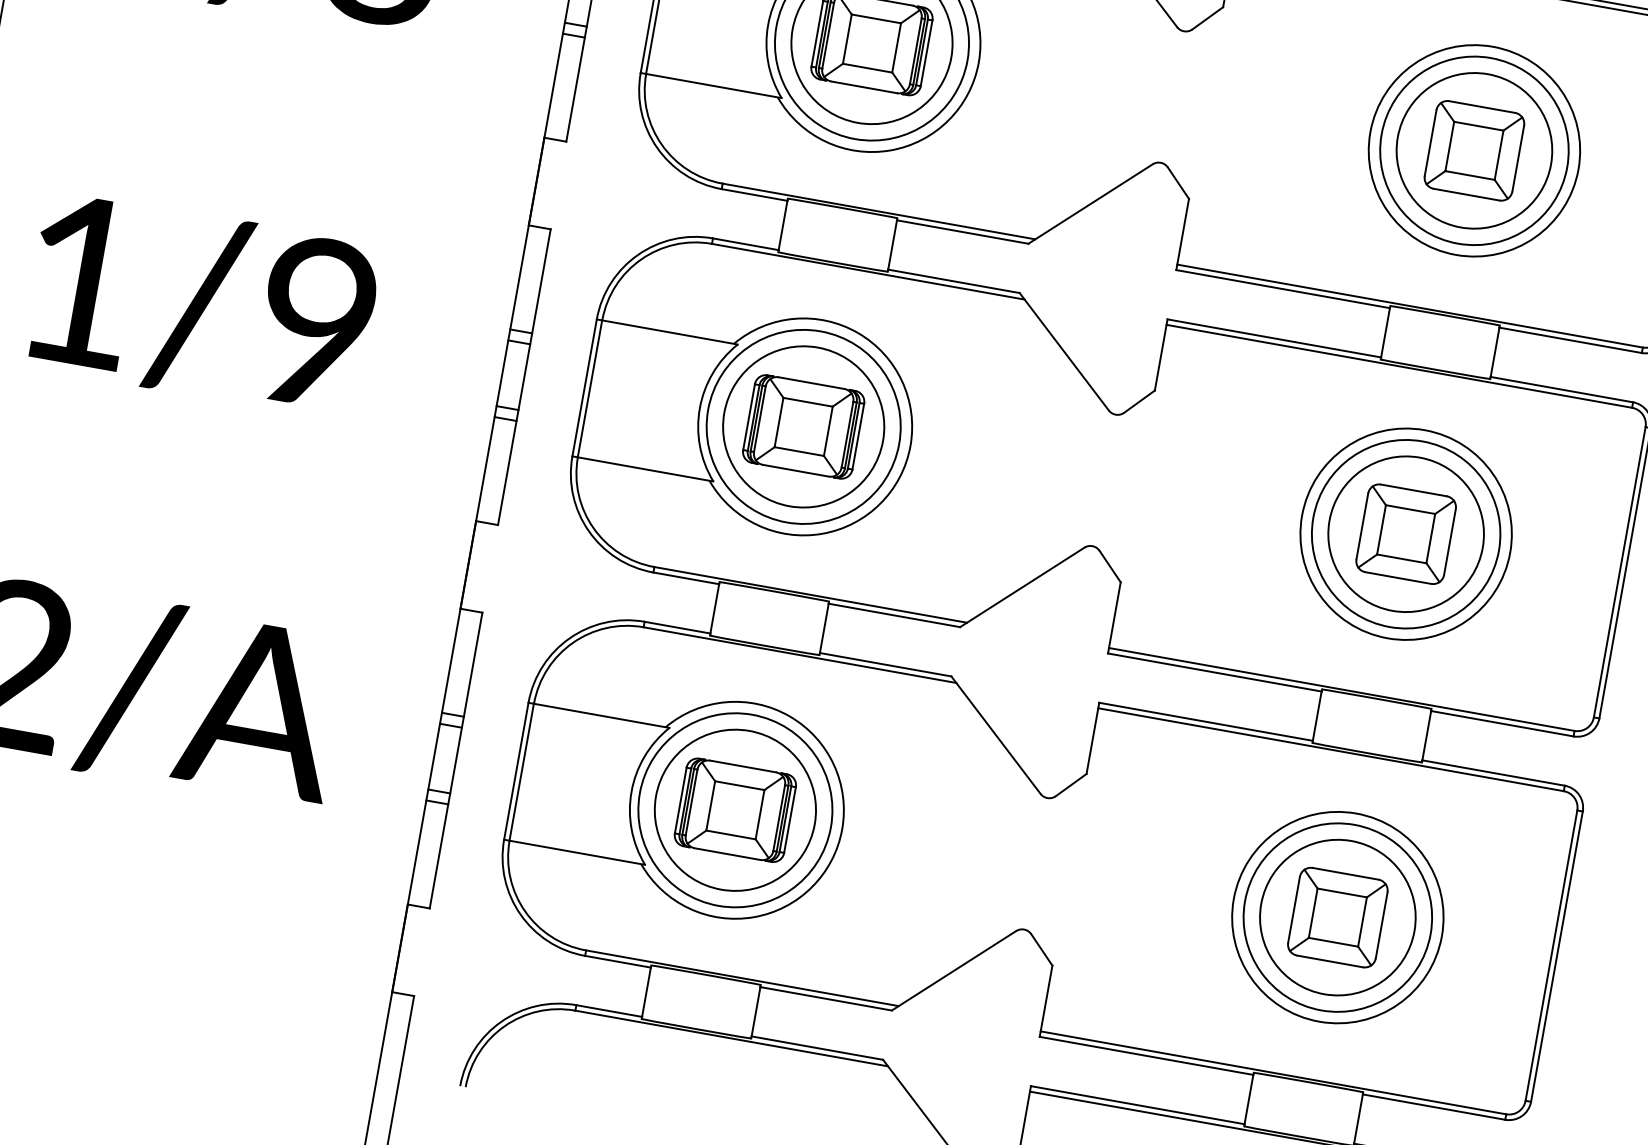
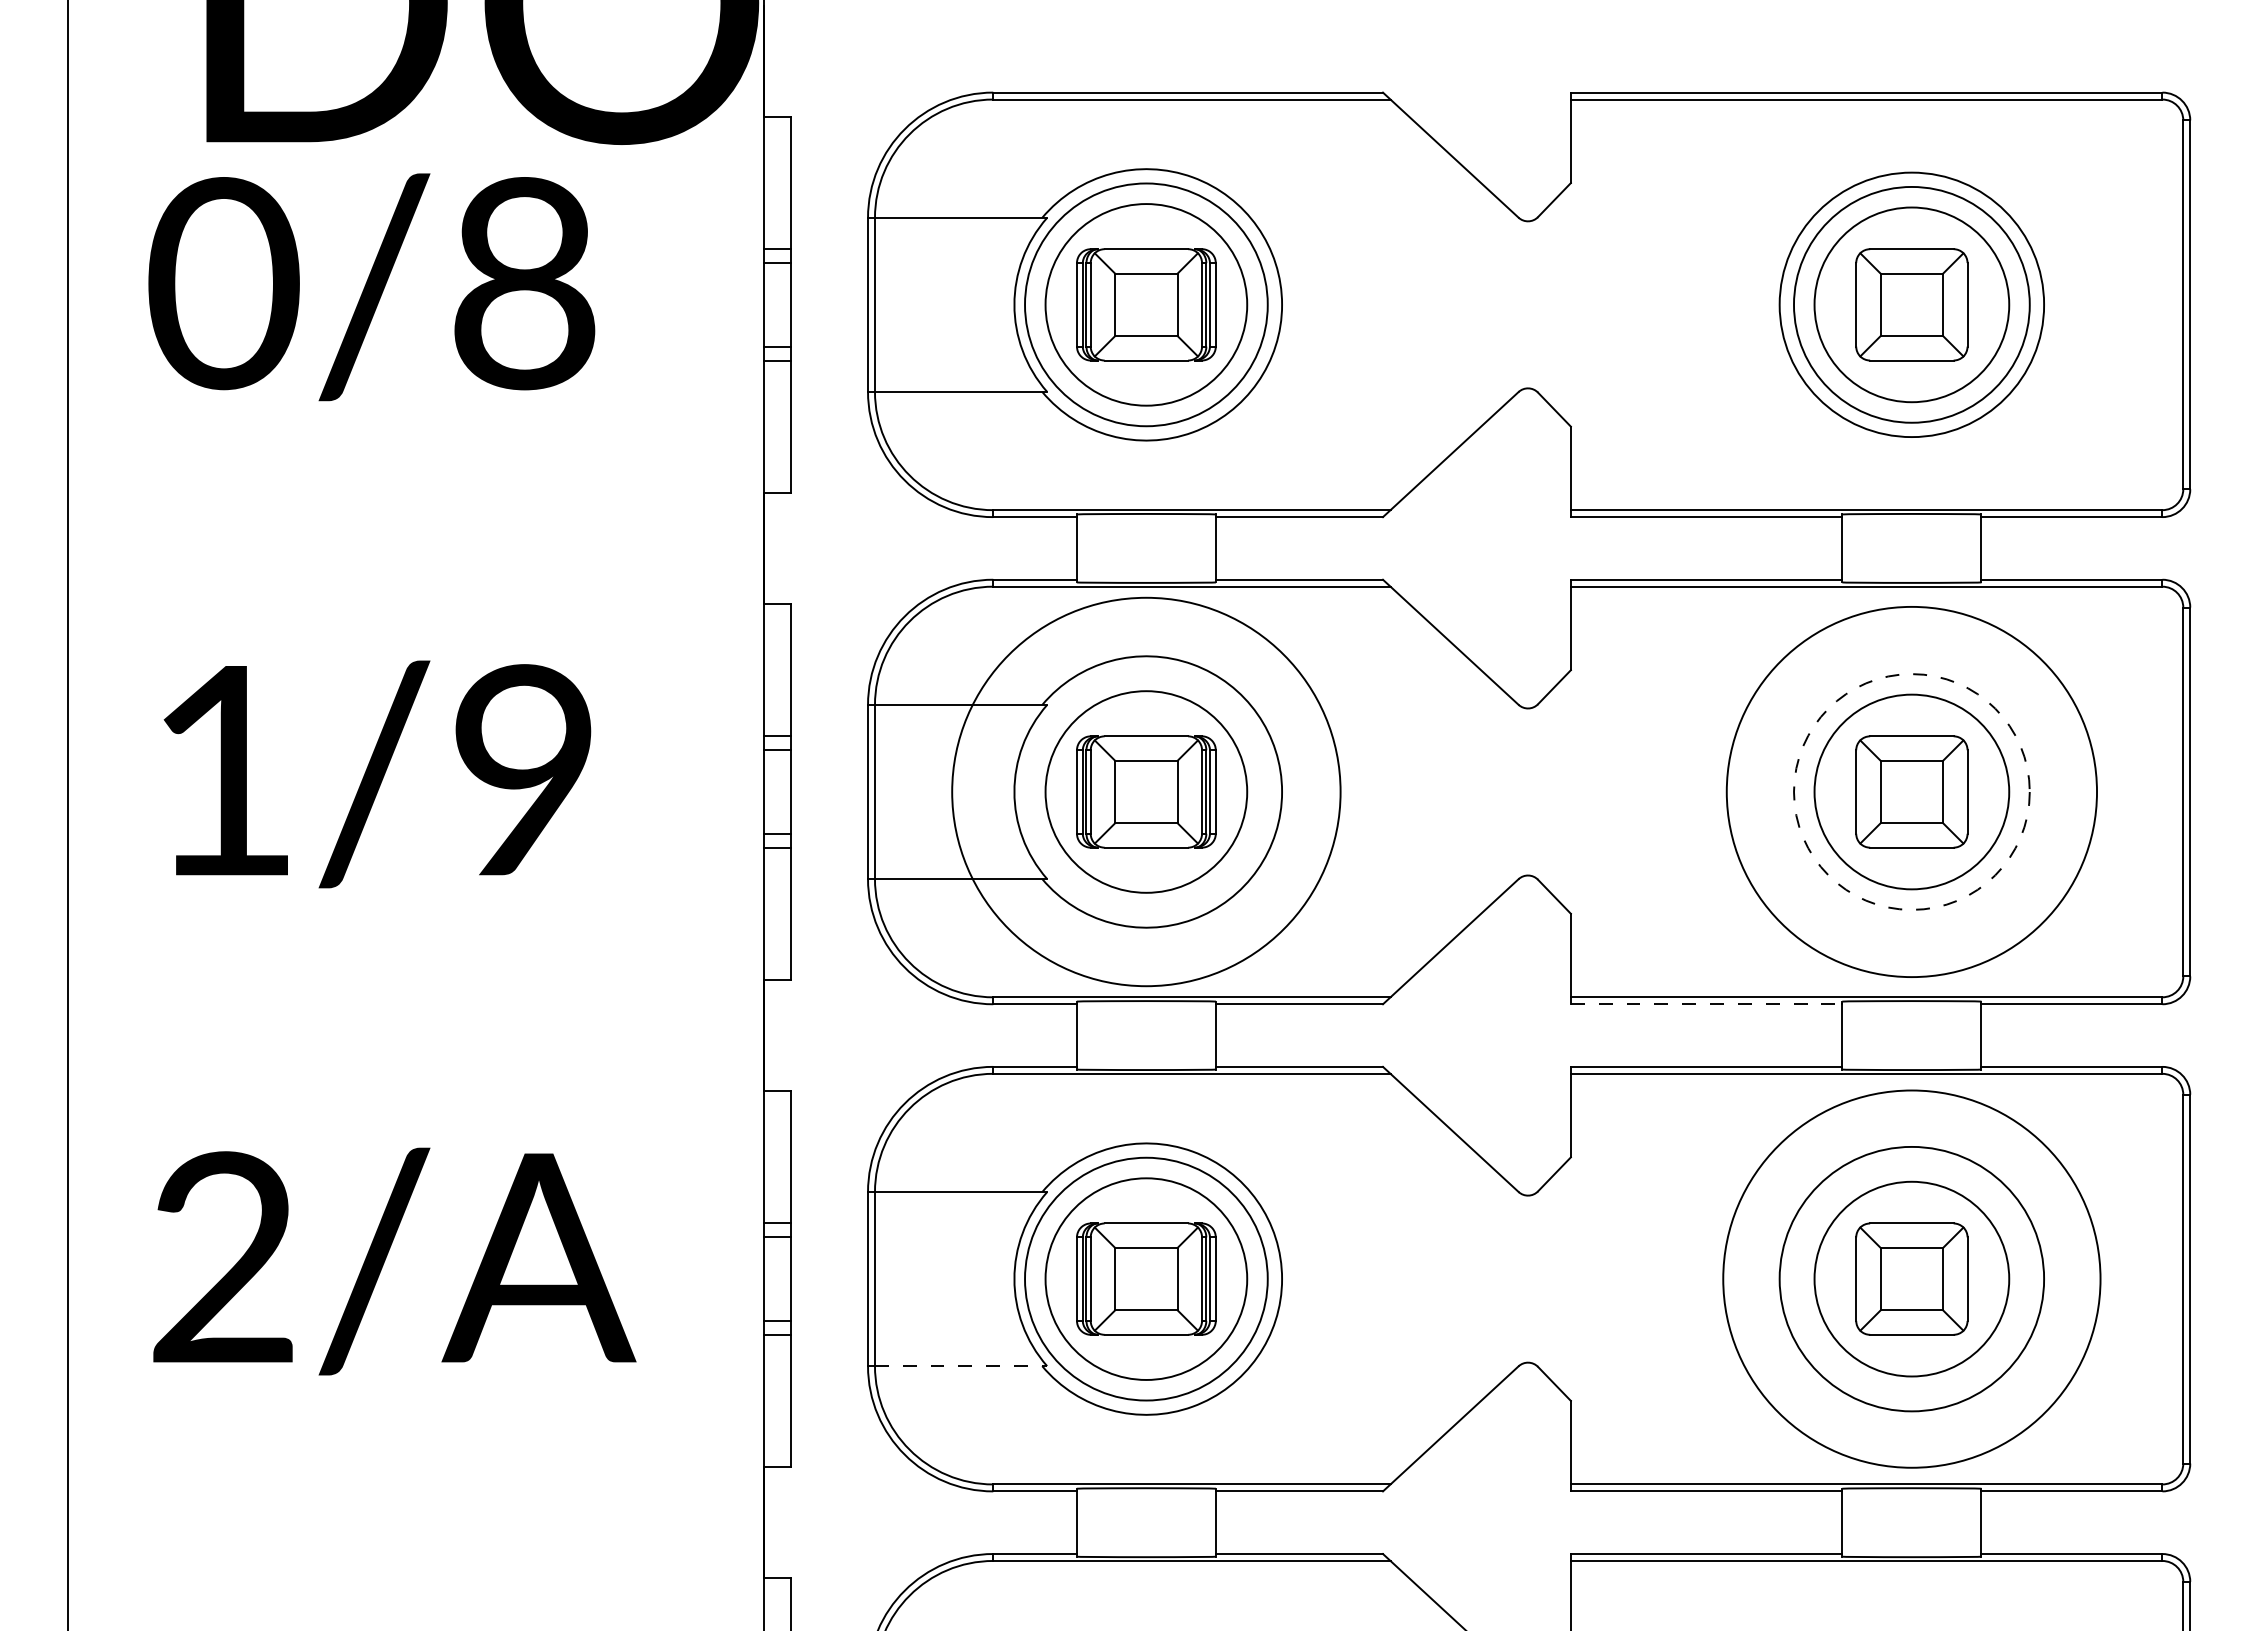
circle: (803, 426) -> (1146, 791), size x1.6
circle: (1405, 533) -> (1911, 791), size x1.4
circle: (1405, 533) -> (1911, 791), solid -> dashed
line: (1214, 672) -> (1706, 1004), solid -> dashed
line: (577, 853) -> (961, 1366), solid -> dashed
circle: (1337, 917) -> (1911, 1279), size x1.6

